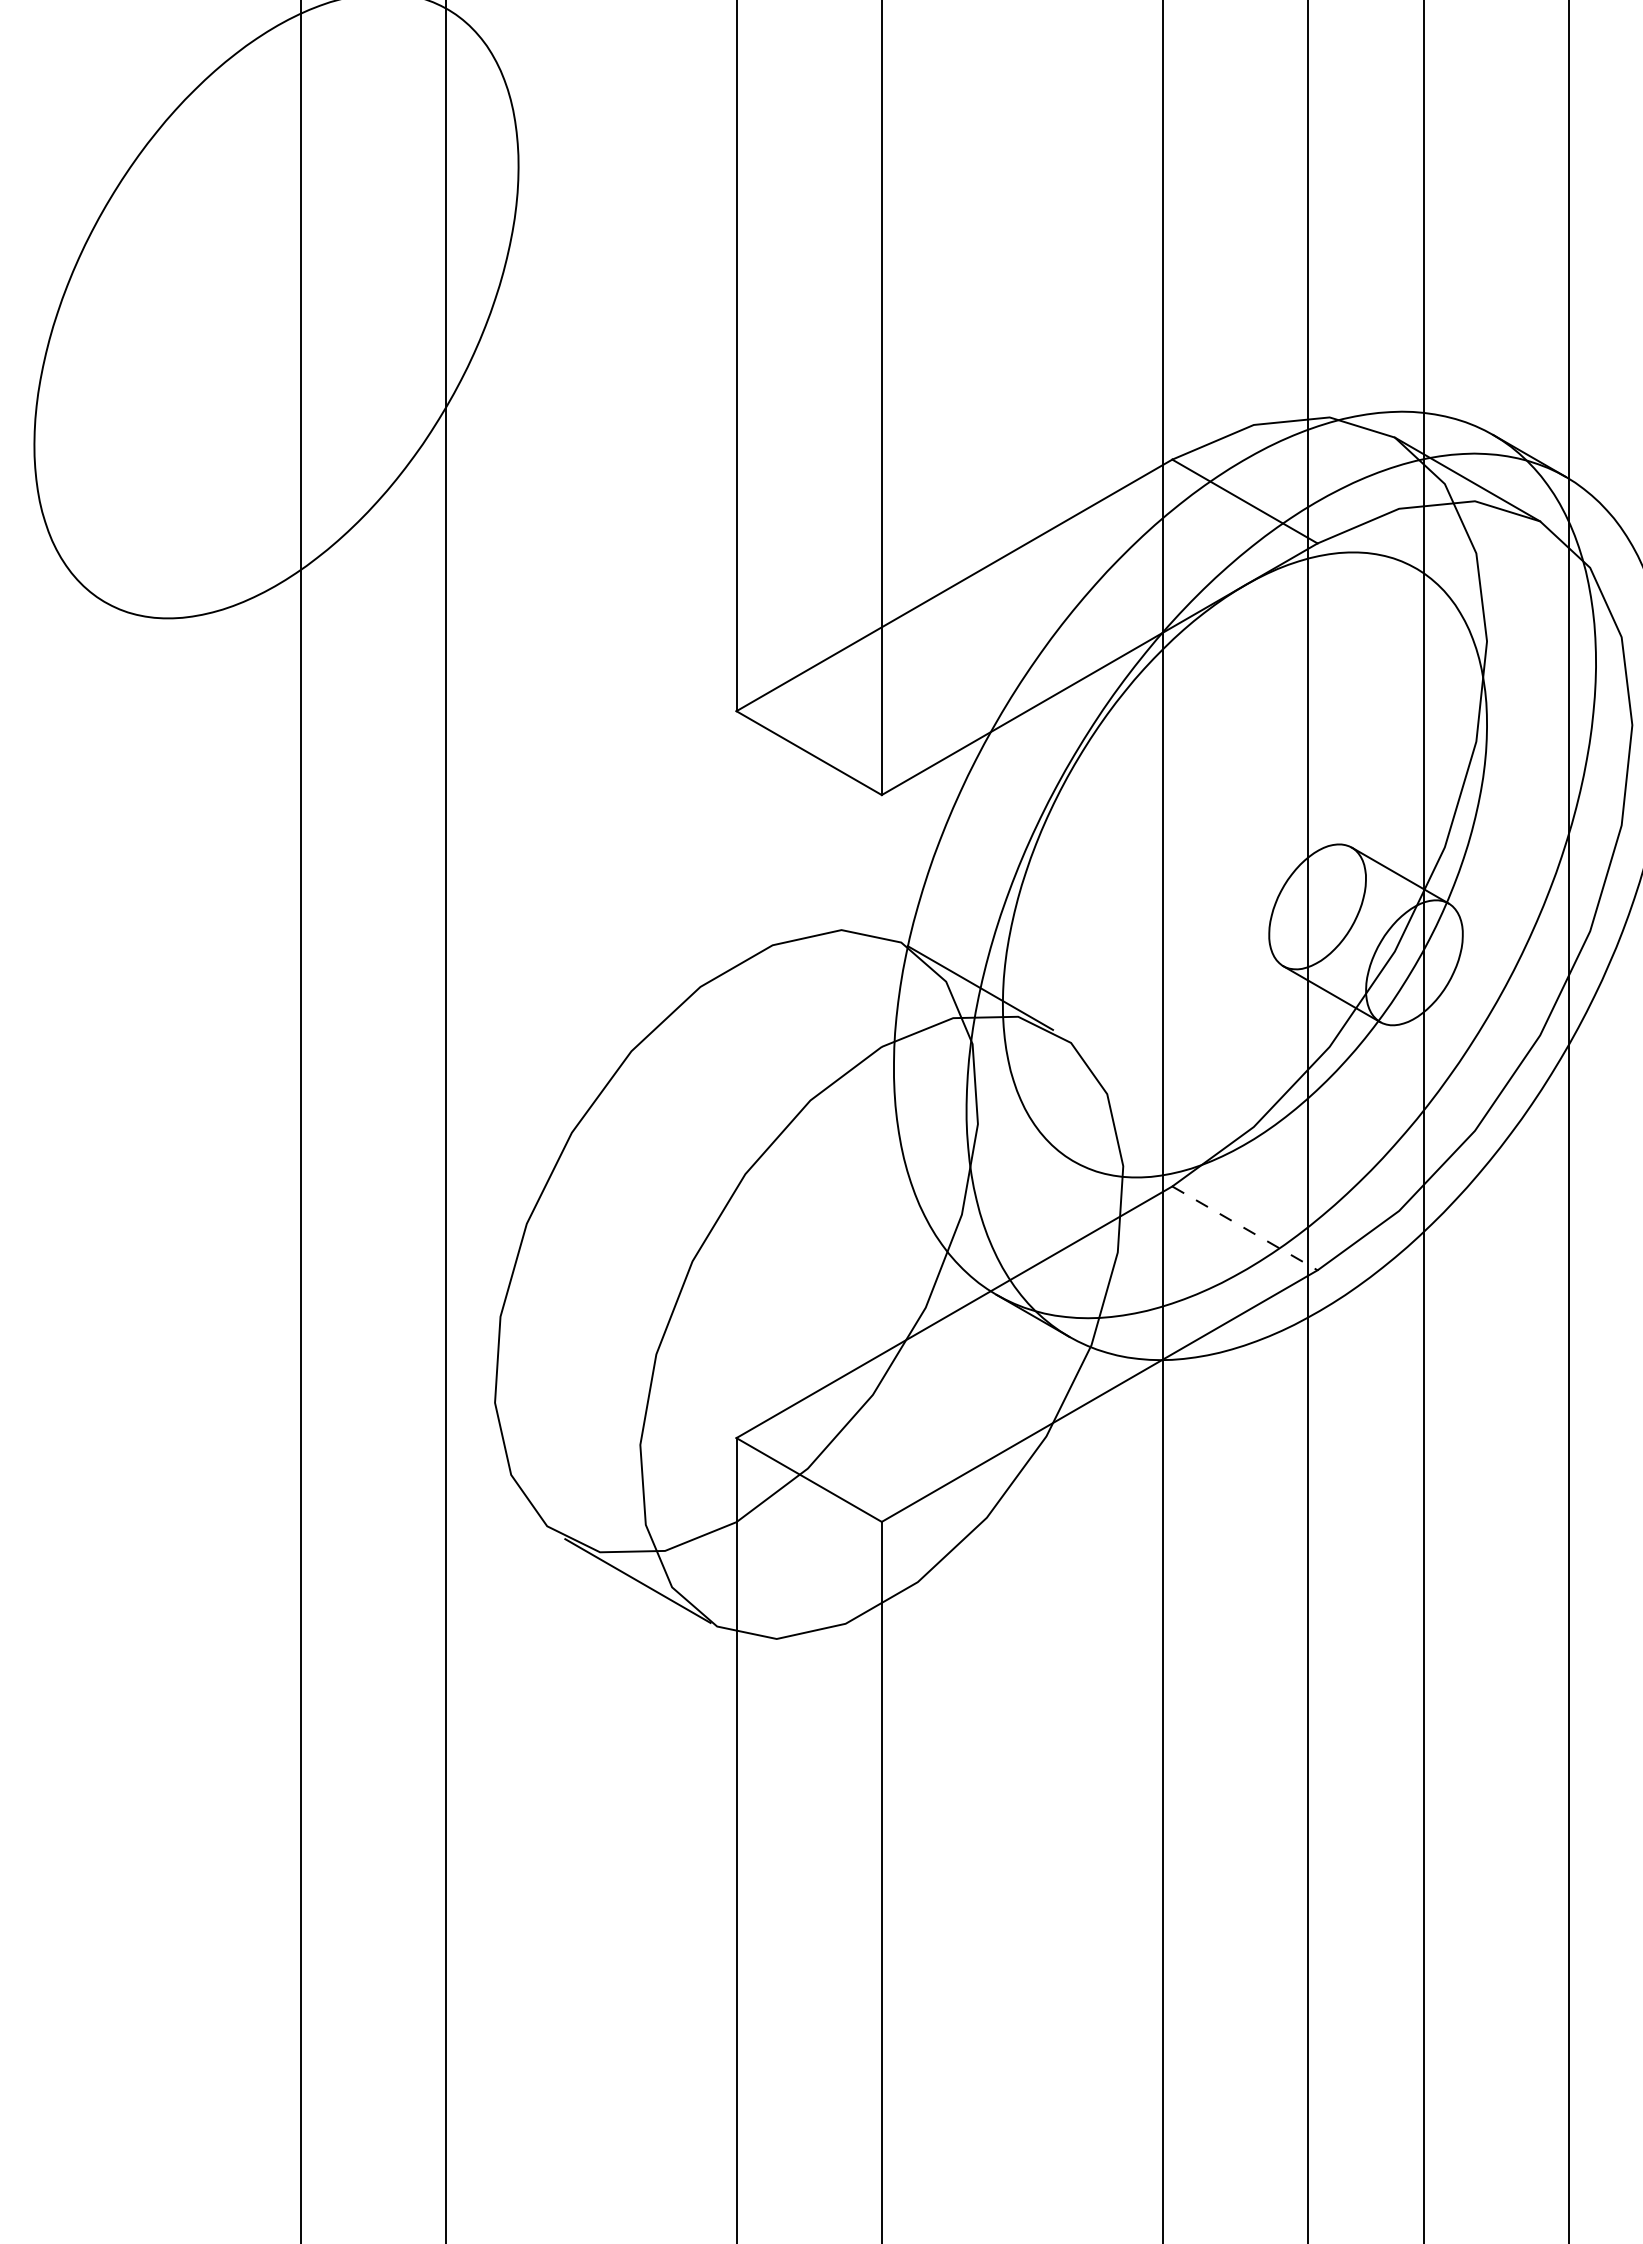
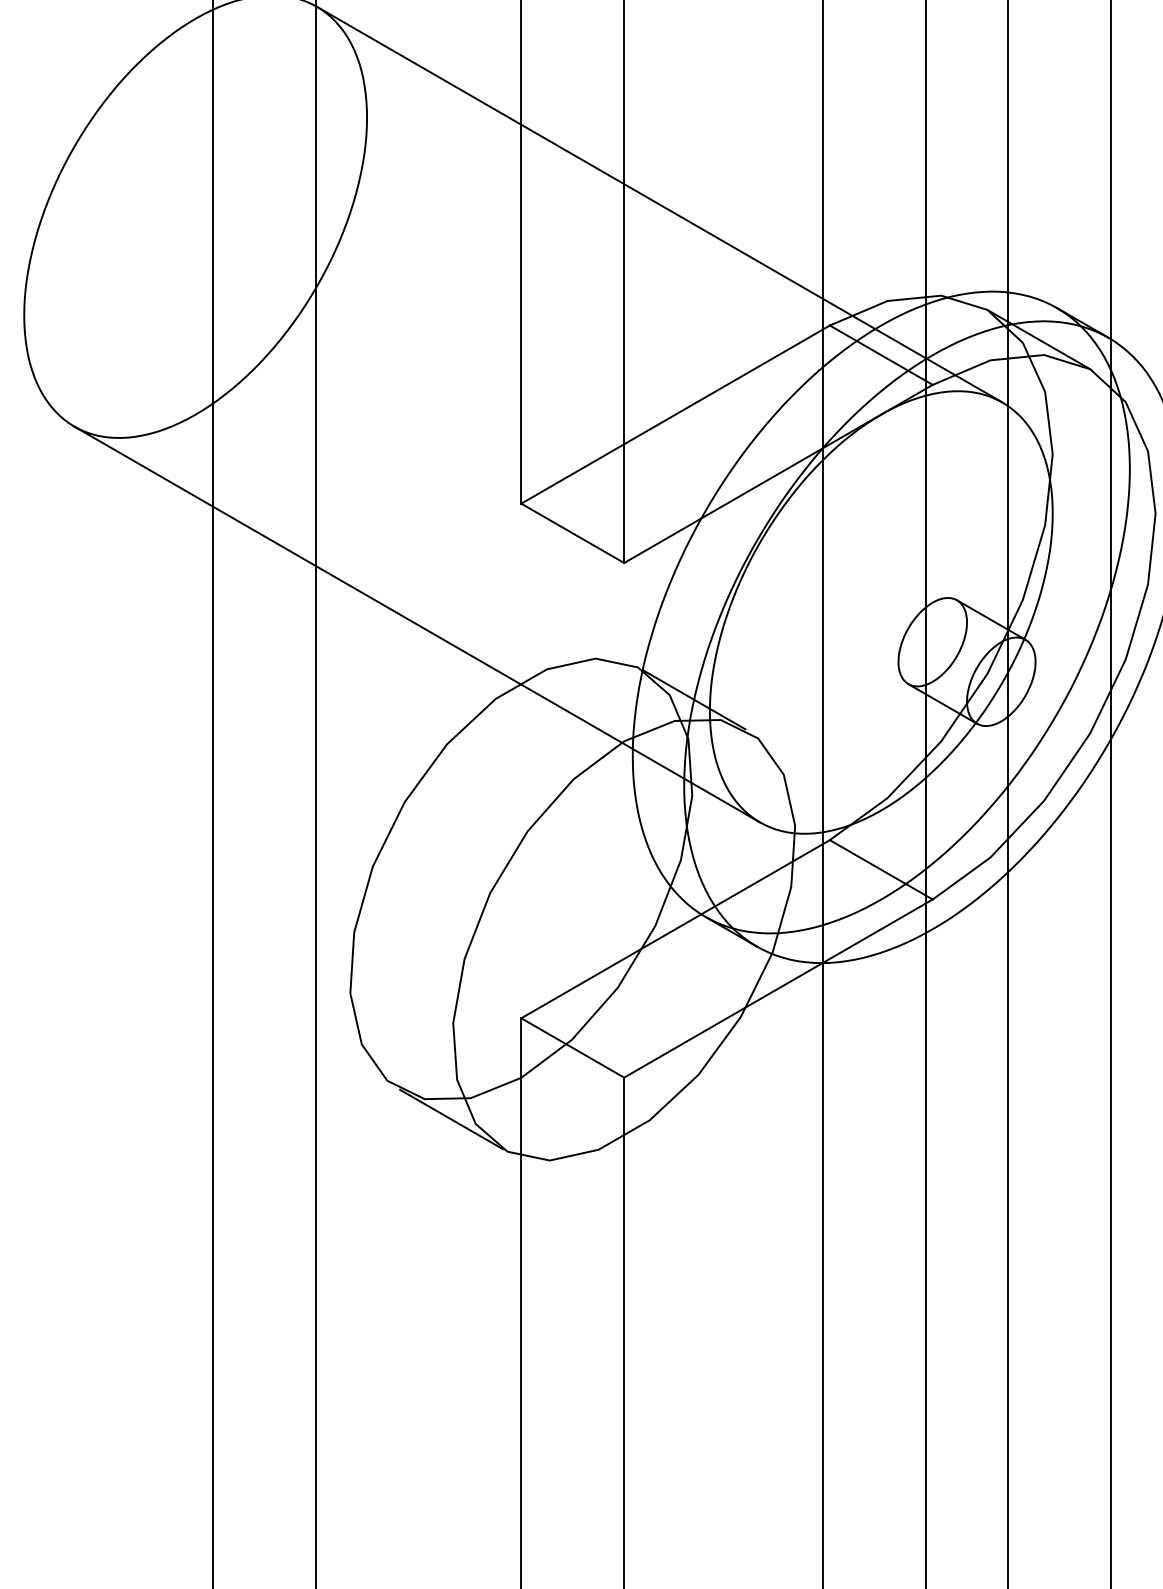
line: (931, 288) -> (659, 204), added
line: (589, 881) -> (417, 624), added
line: (1244, 1228) -> (880, 869), dashed -> solid

